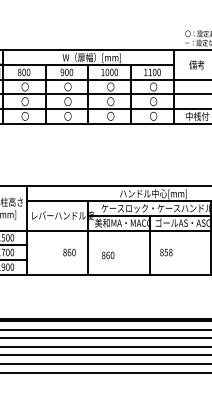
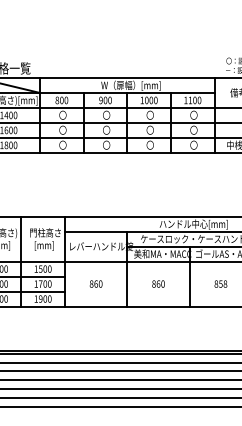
text: (68, 251) -> (95, 283), moved
text: (165, 251) -> (220, 283), moved
text: (108, 254) -> (158, 283), moved

